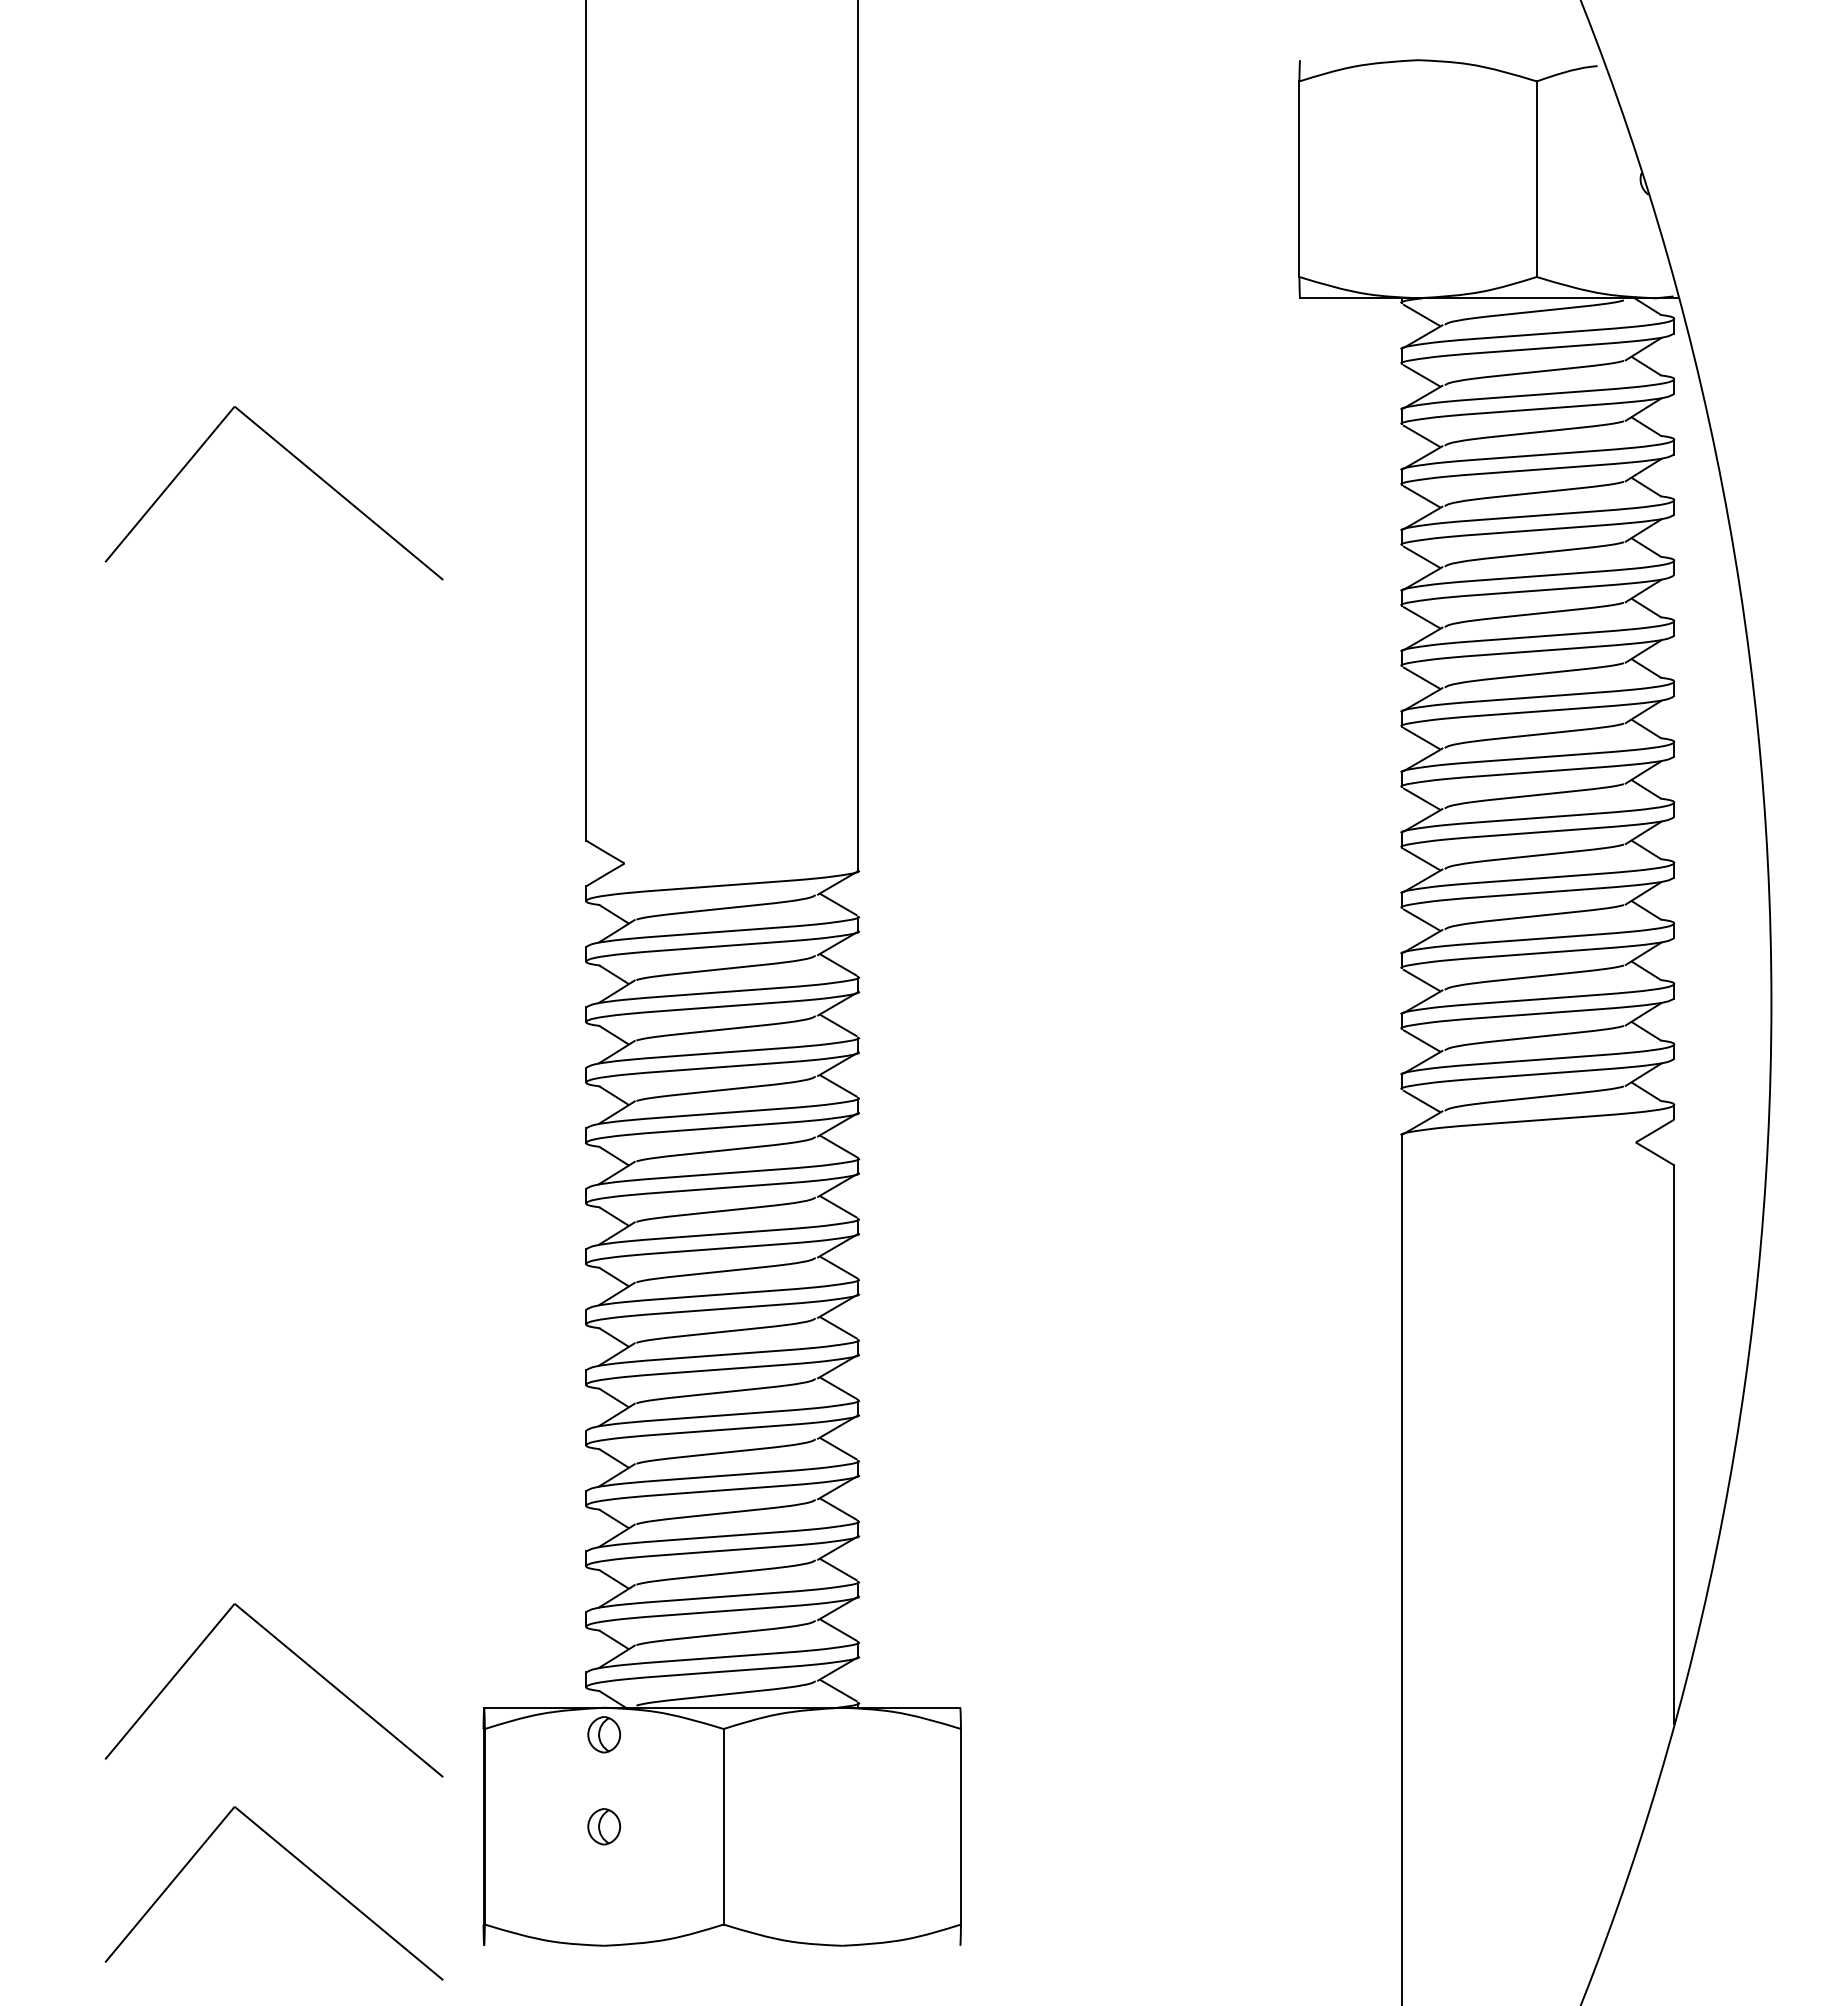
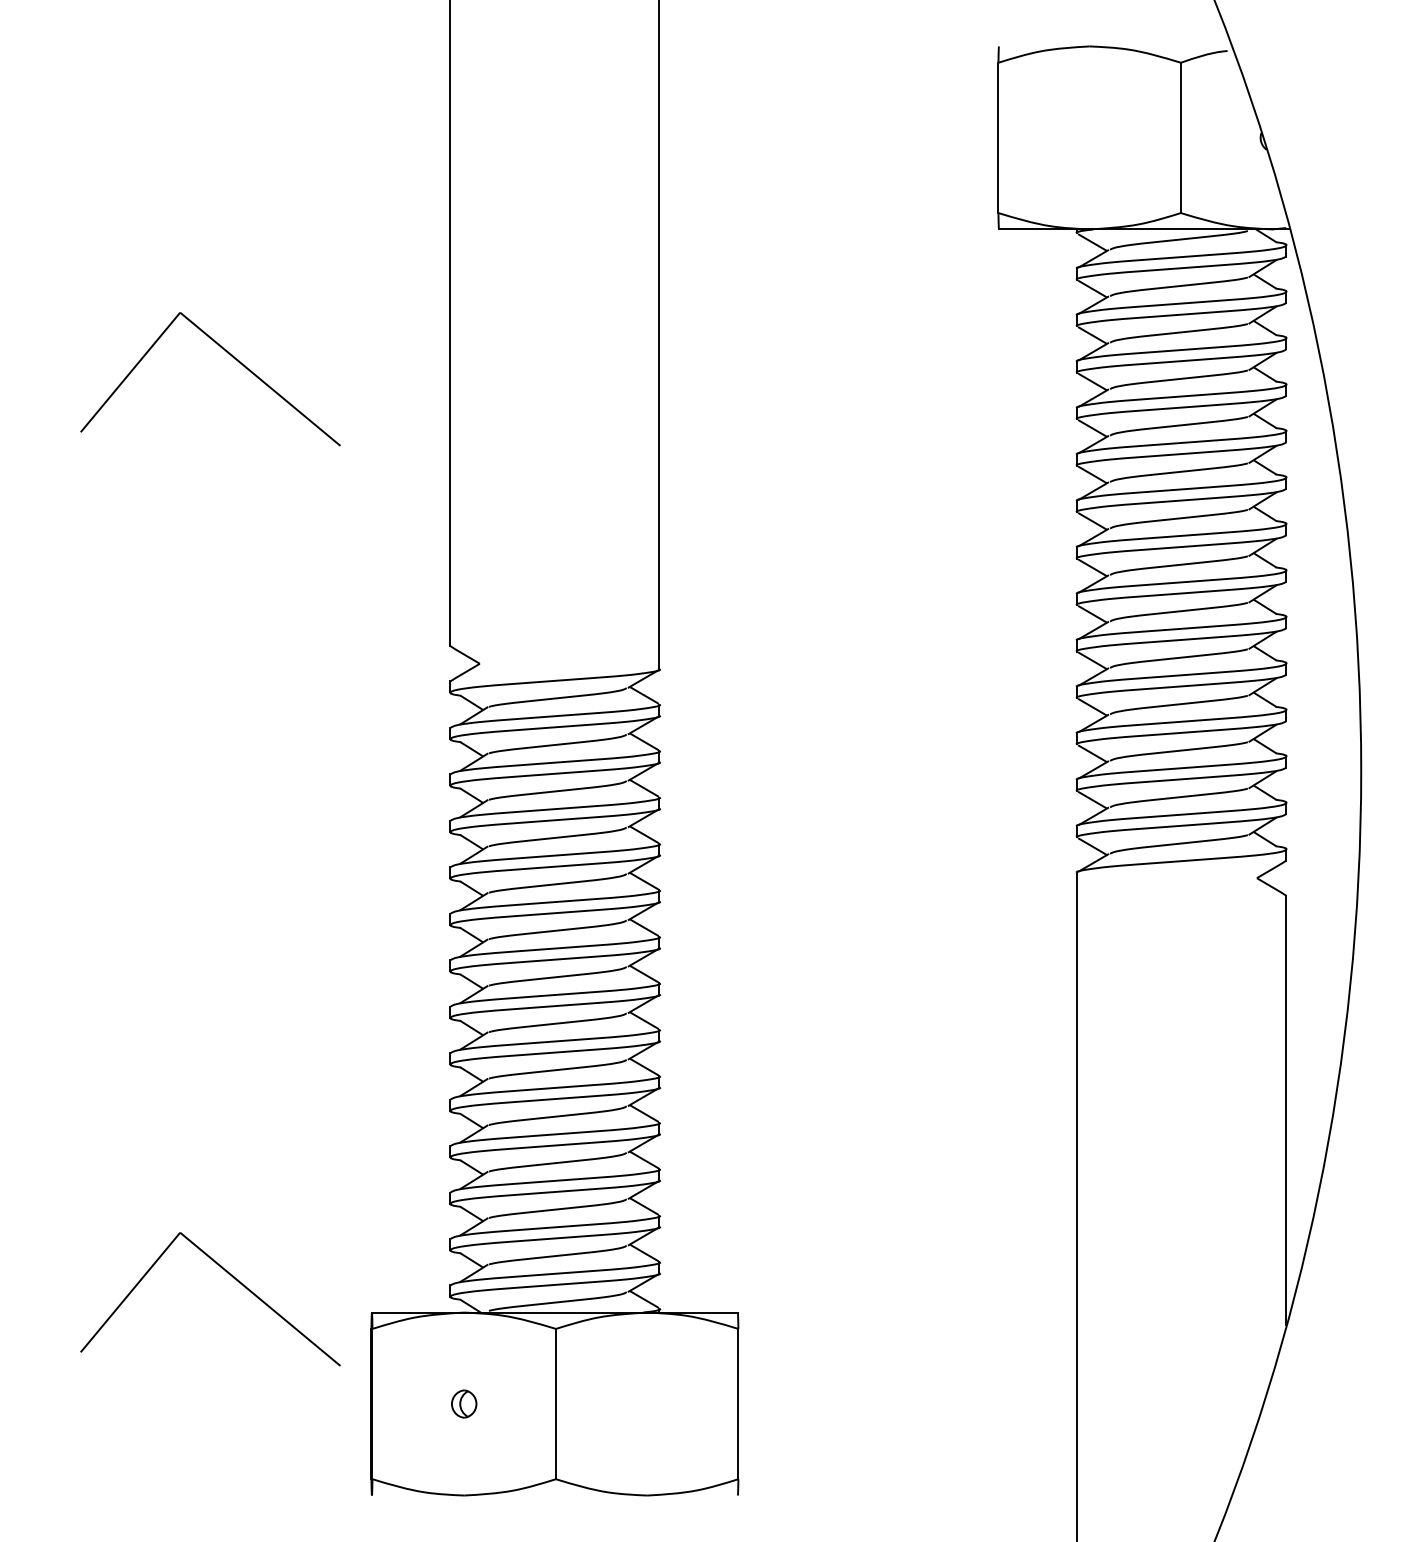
part: (604, 1734) -> (464, 1333), removed
part: (298, 1861) -> (229, 1430), removed

